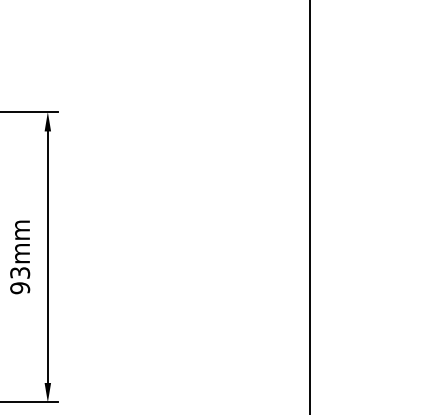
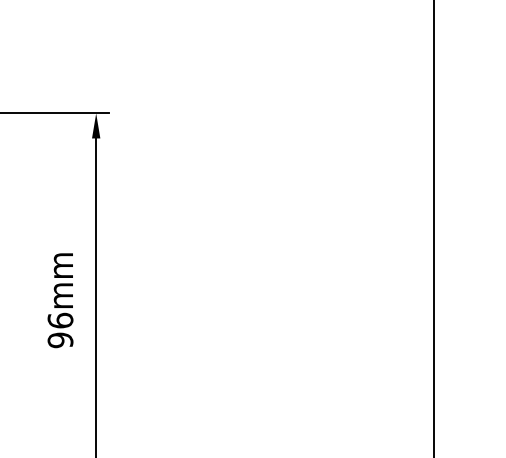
text: (20, 272) -> (60, 320), 93mm -> 96mm

